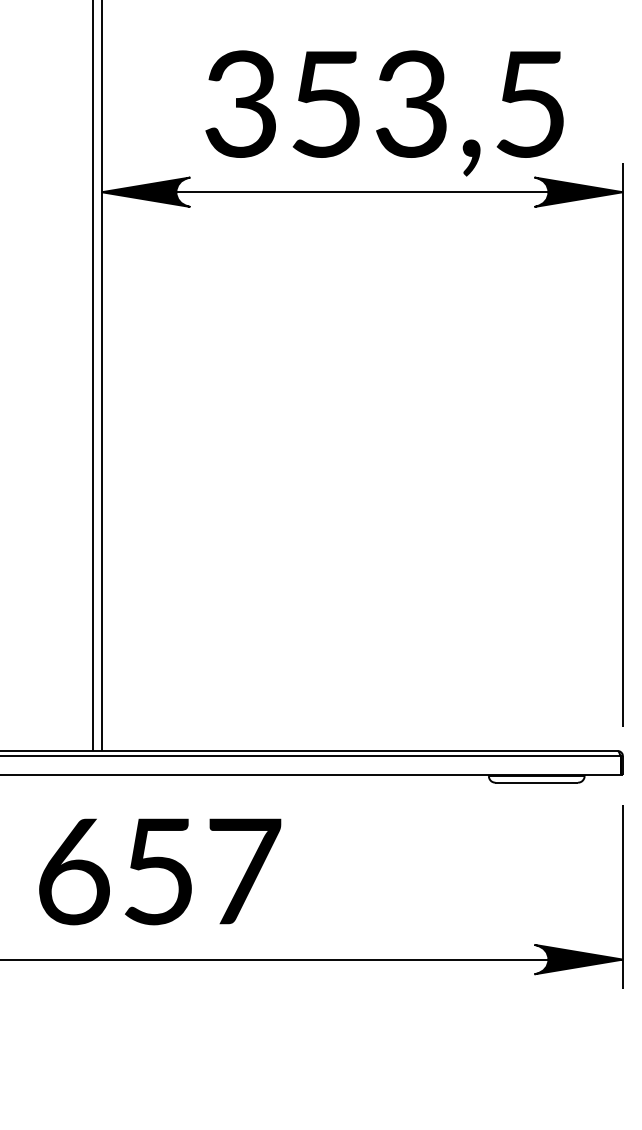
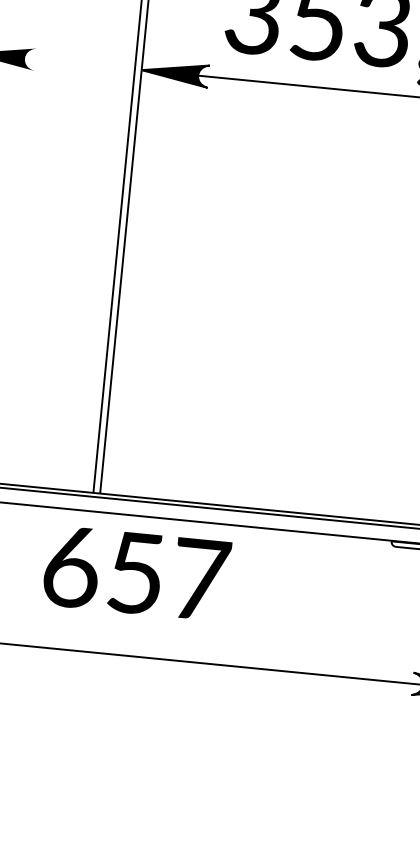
text: (160, 871) -> (137, 573), moved

